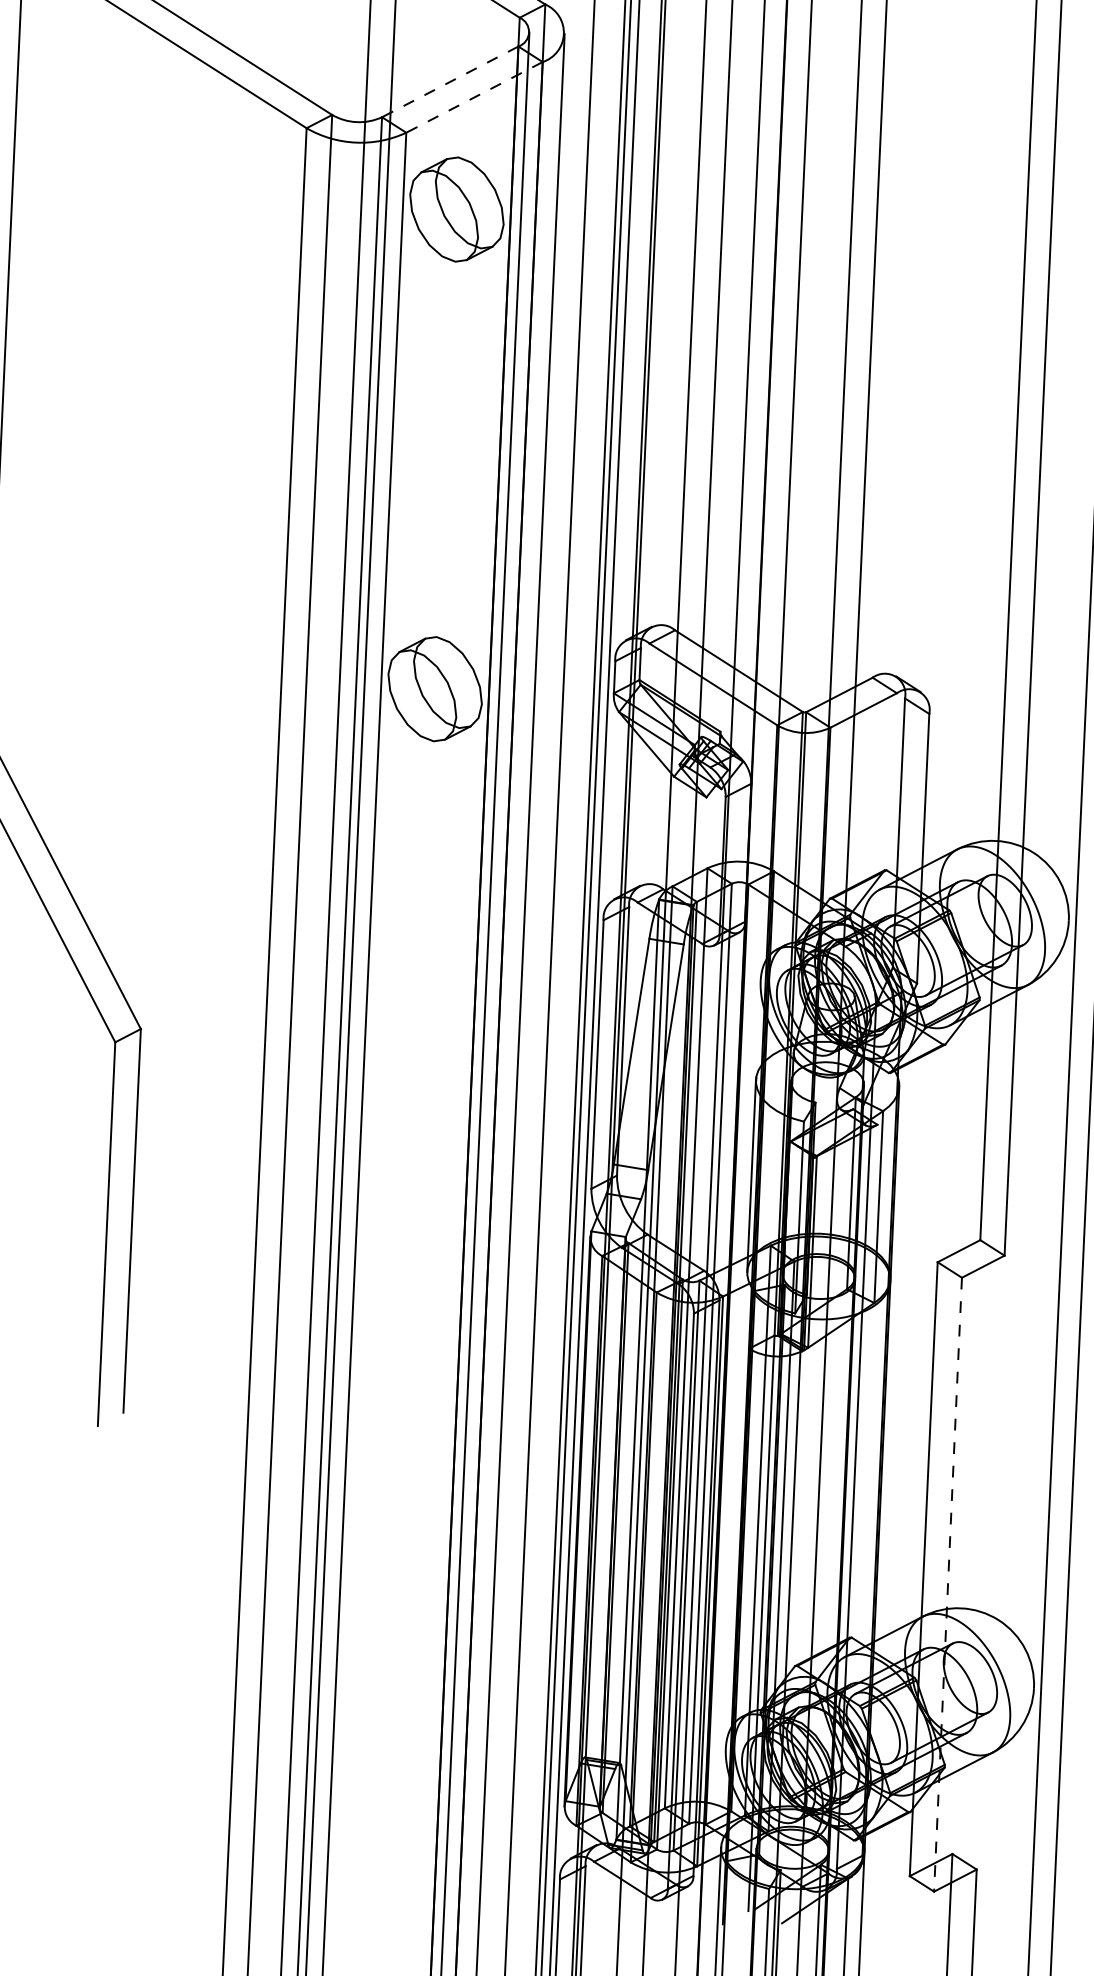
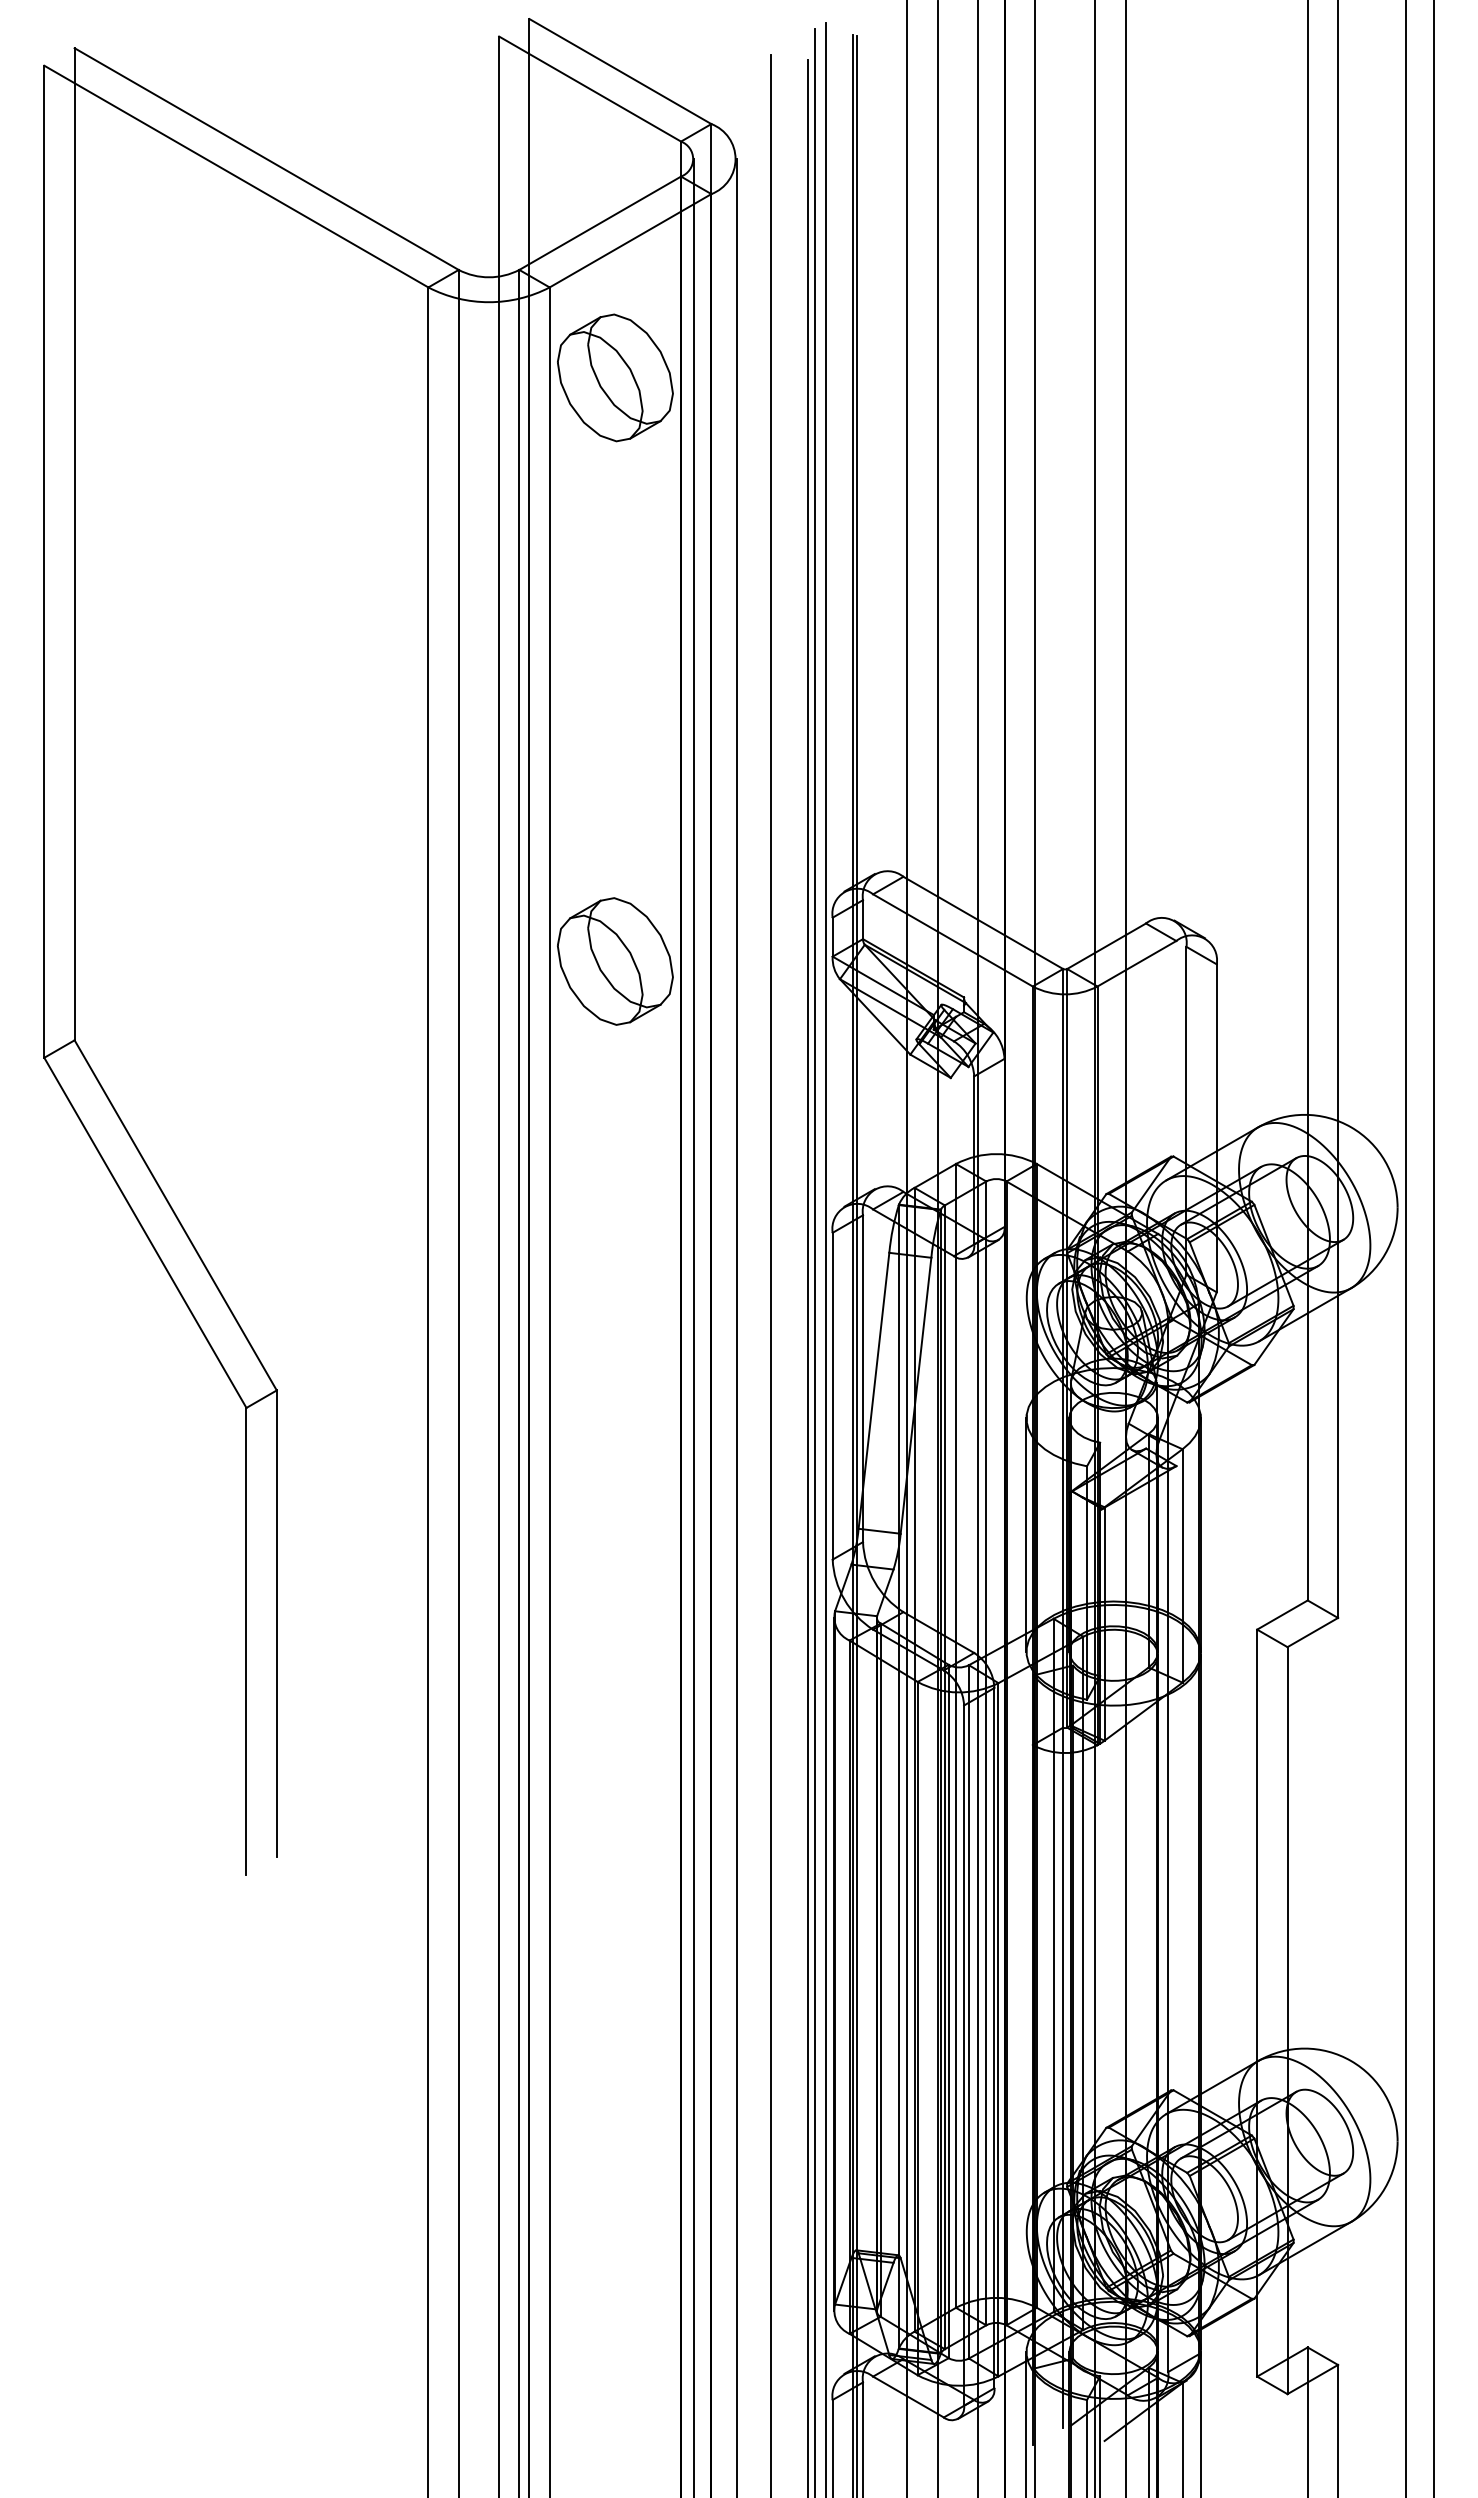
line: (449, 82) -> (599, 223), dashed -> solid
line: (474, 97) -> (630, 241), dashed -> solid
line: (947, 1585) -> (1287, 2021), dashed -> solid

